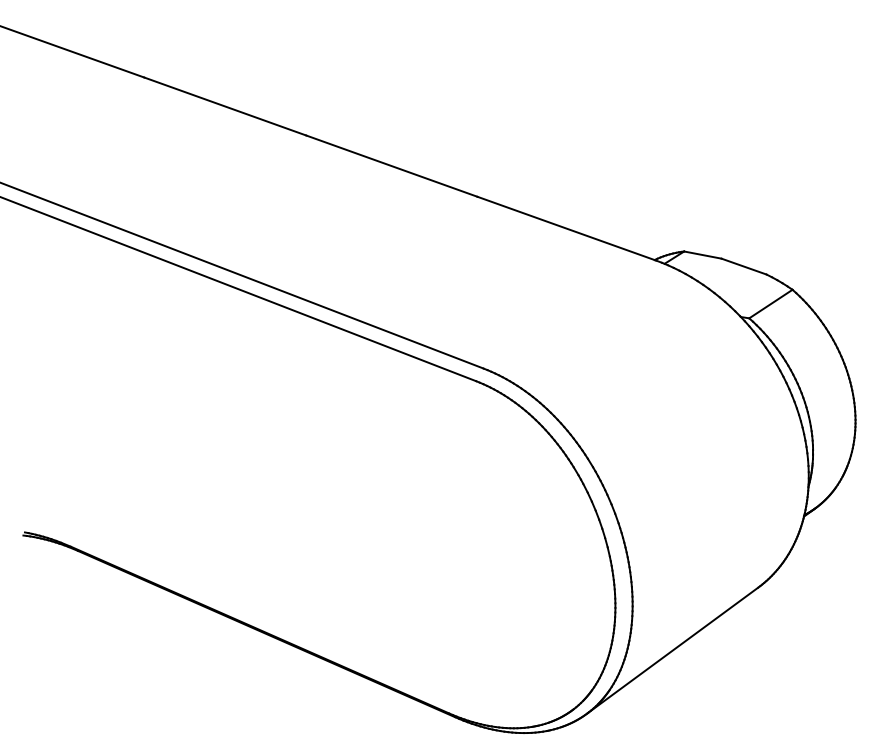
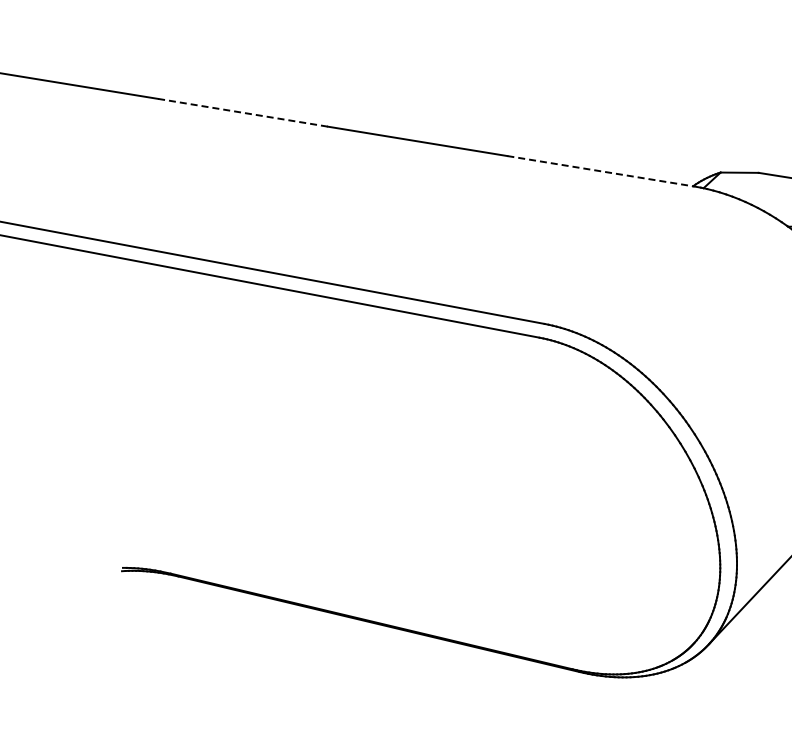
line: (225, 106) -> (243, 112), solid -> dashed
line: (566, 228) -> (600, 171), solid -> dashed

